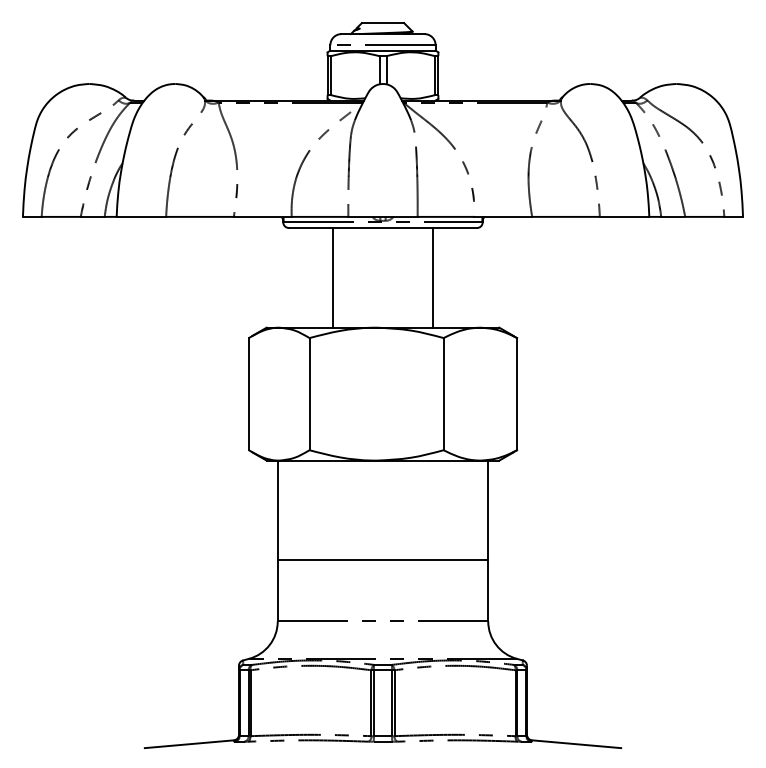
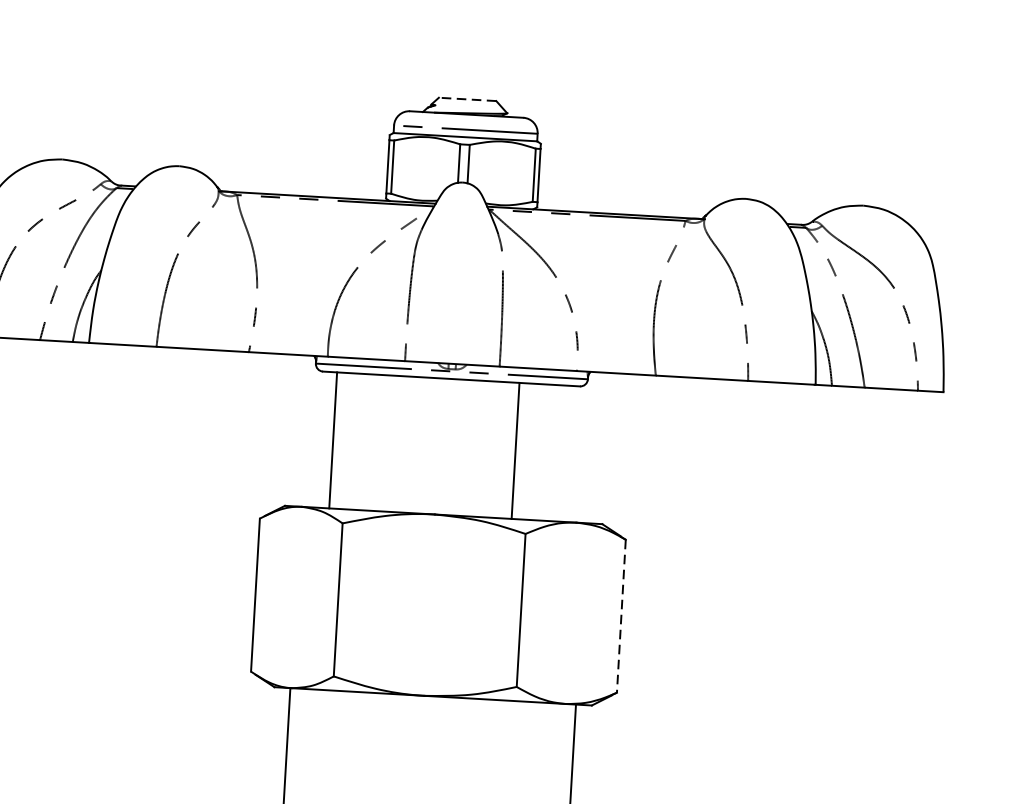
line: (382, 23) -> (466, 100), solid -> dashed
line: (333, 277) -> (333, 439), moved
line: (517, 394) -> (621, 616), solid -> dashed

